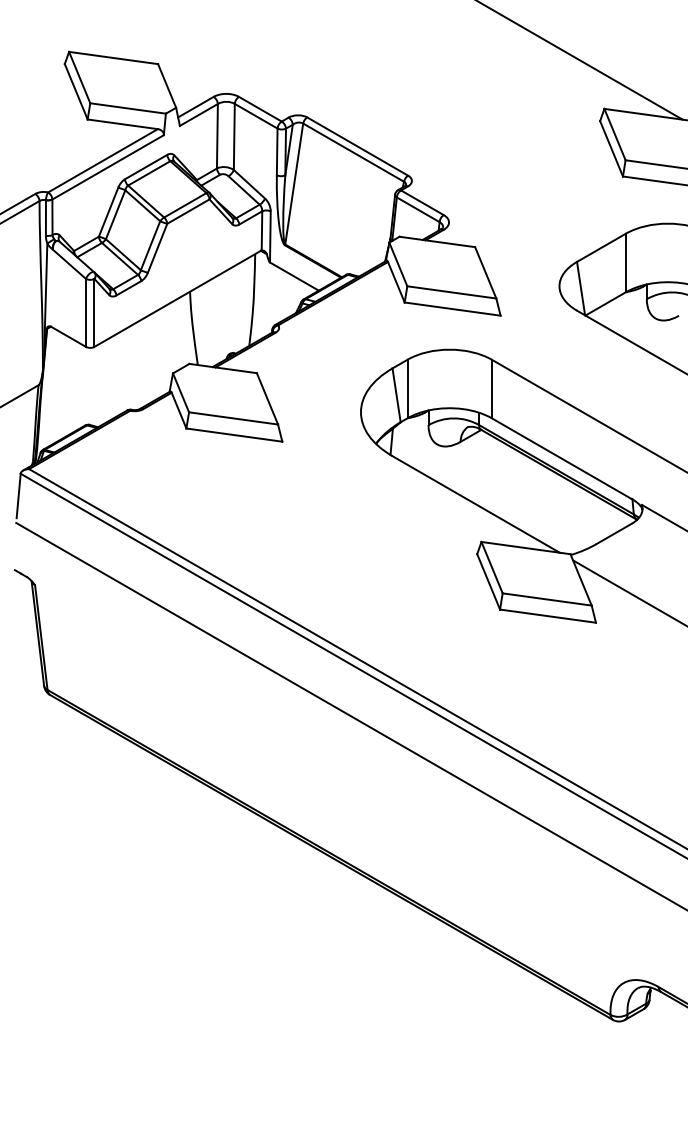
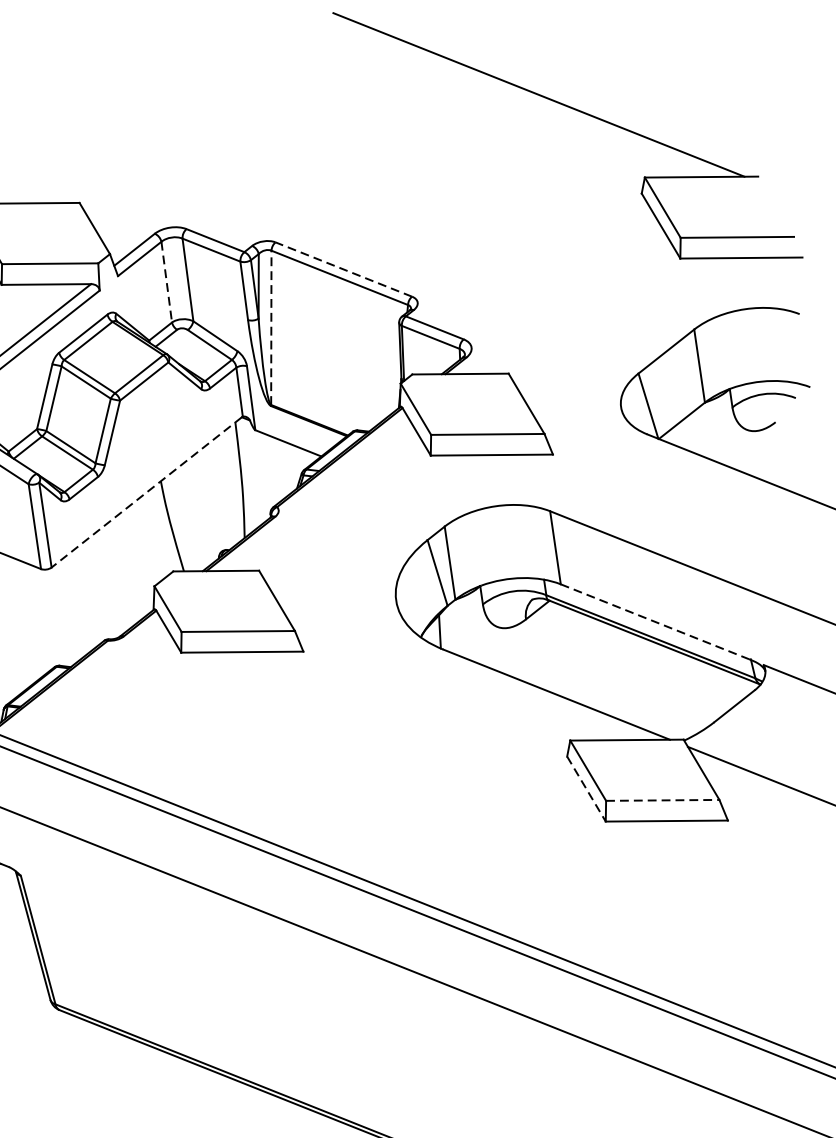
line: (217, 136) -> (166, 282), solid -> dashed
line: (357, 146) -> (343, 269), solid -> dashed
line: (294, 183) -> (271, 327), solid -> dashed
line: (177, 298) -> (146, 491), solid -> dashed
line: (561, 458) -> (654, 621), solid -> dashed
line: (488, 581) -> (586, 788), solid -> dashed
line: (547, 599) -> (663, 800), solid -> dashed

